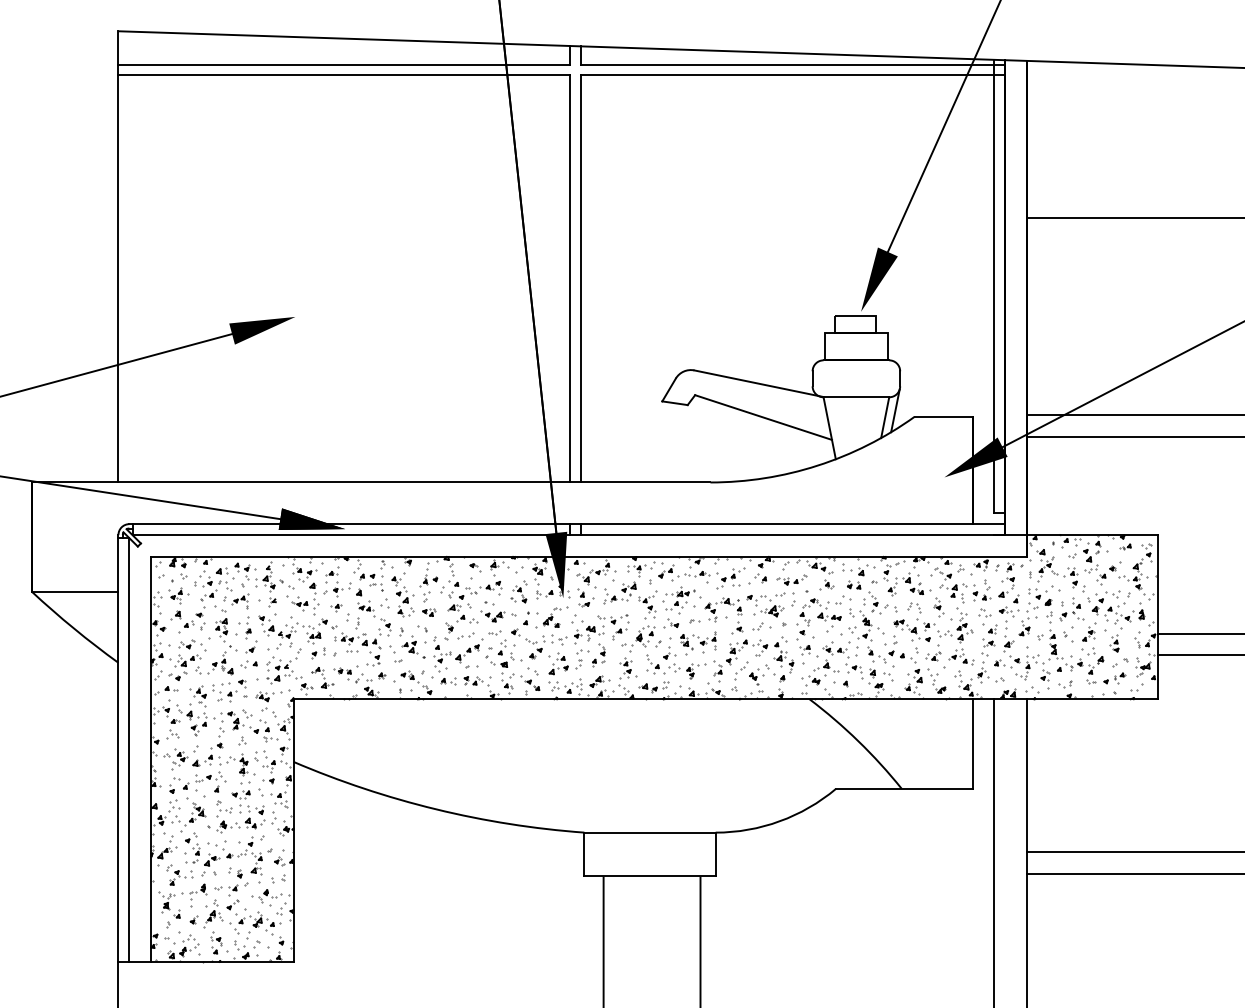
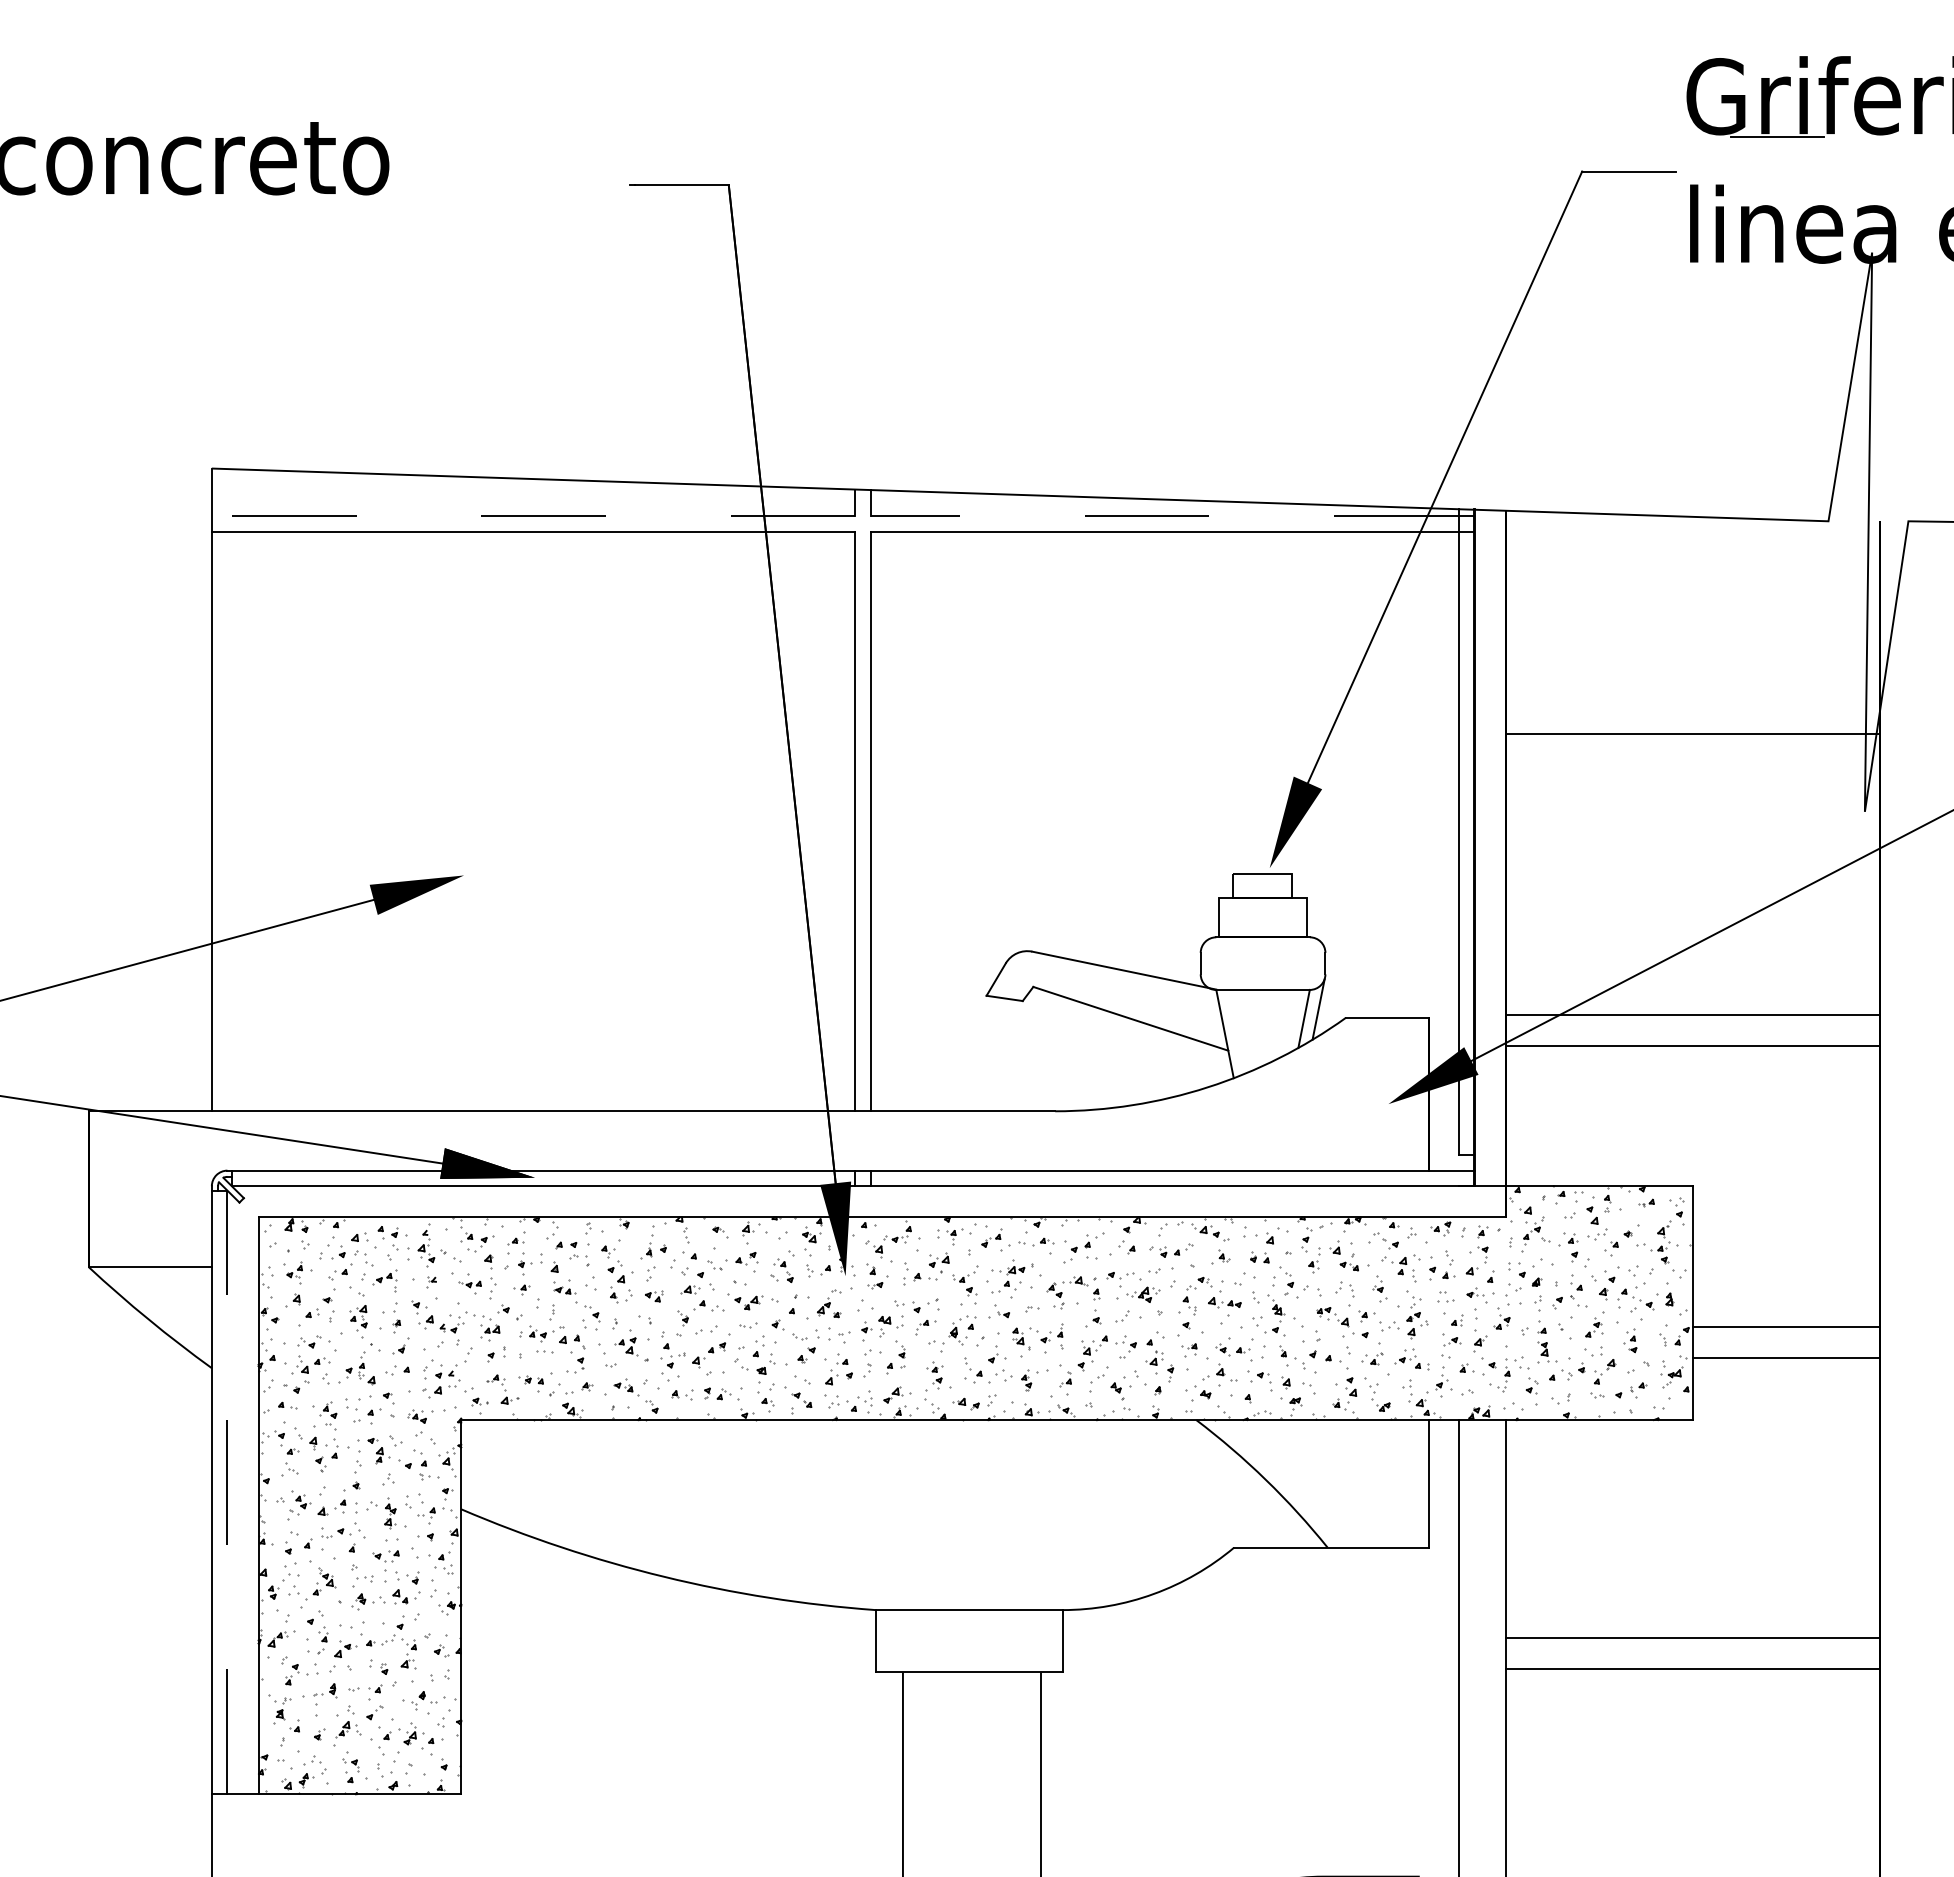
line: (344, 64) -> (533, 515), solid -> dashed
line: (787, 64) -> (1164, 515), solid -> dashed
line: (129, 750) -> (227, 1492), solid -> dashed

